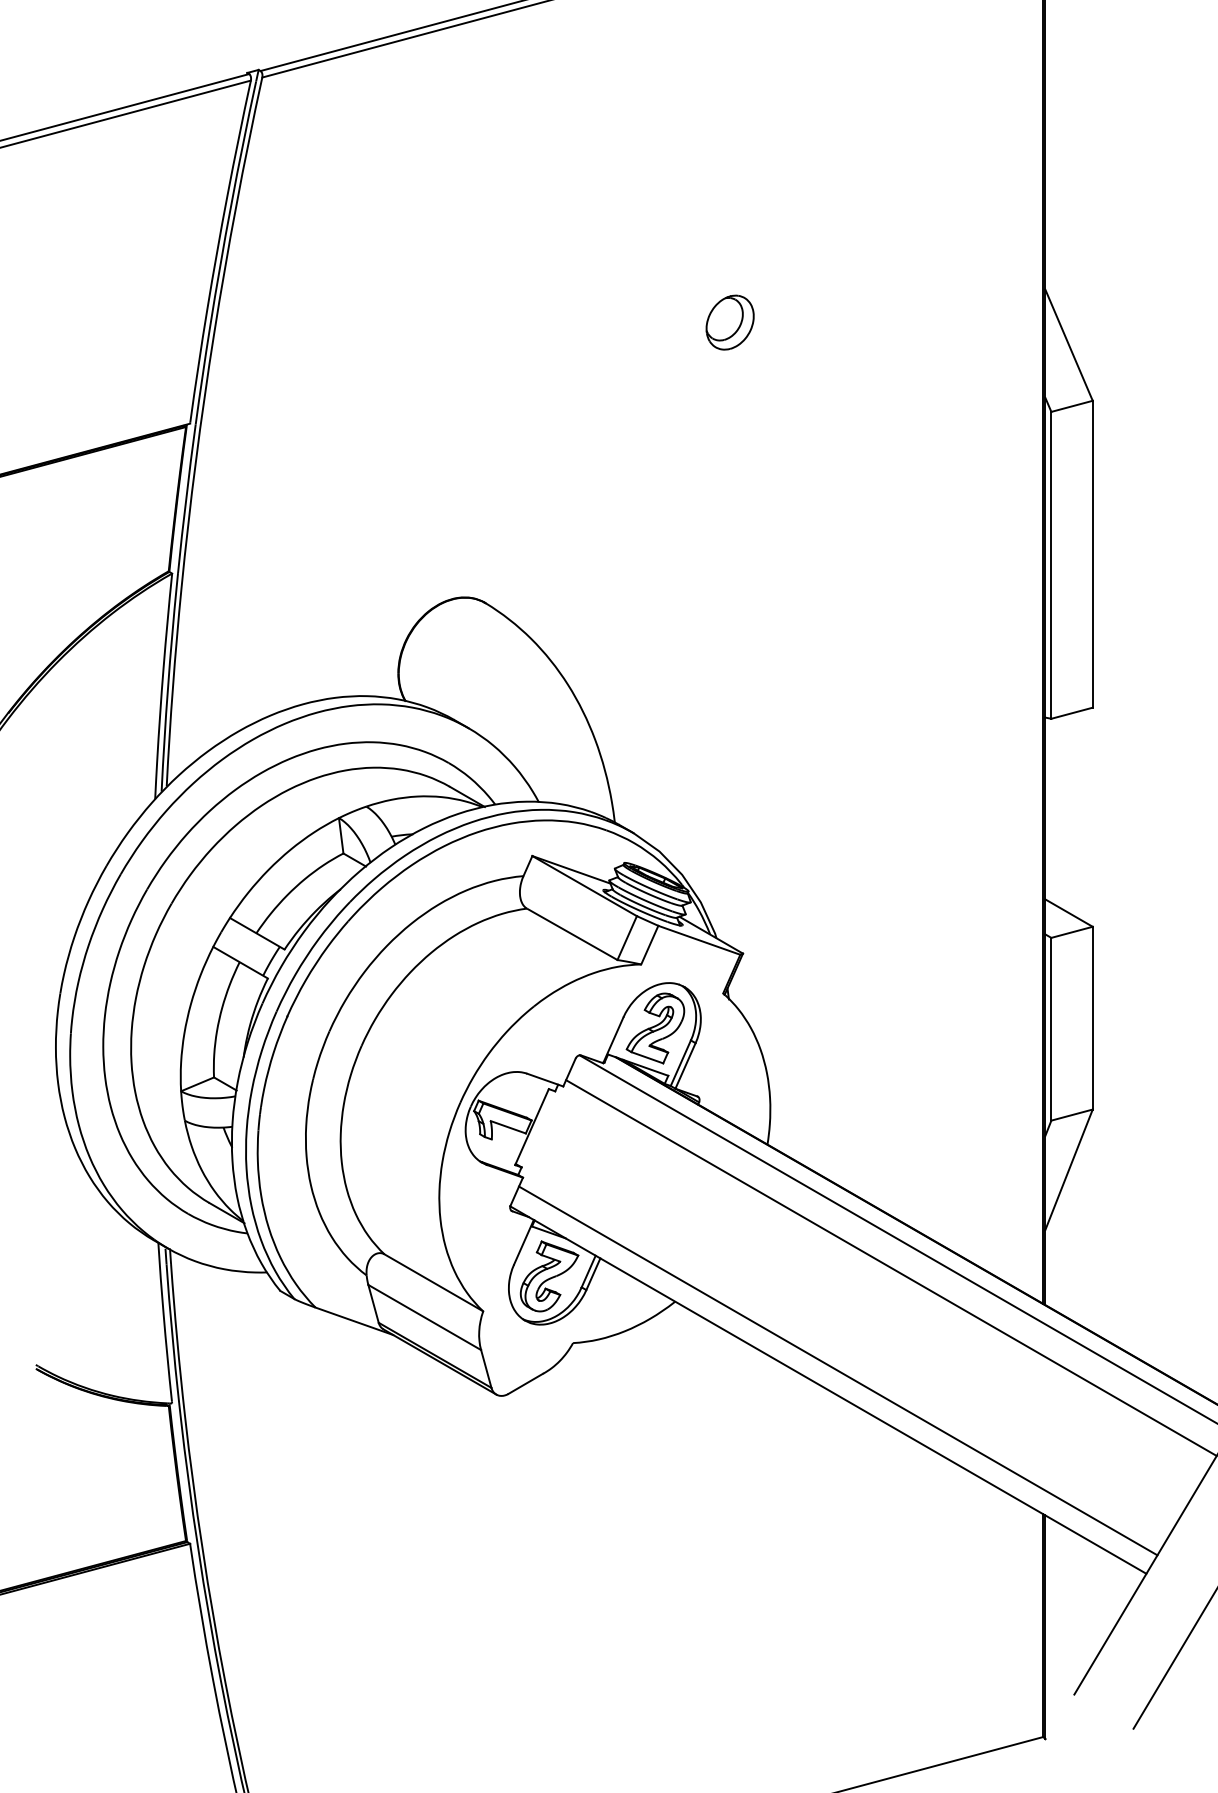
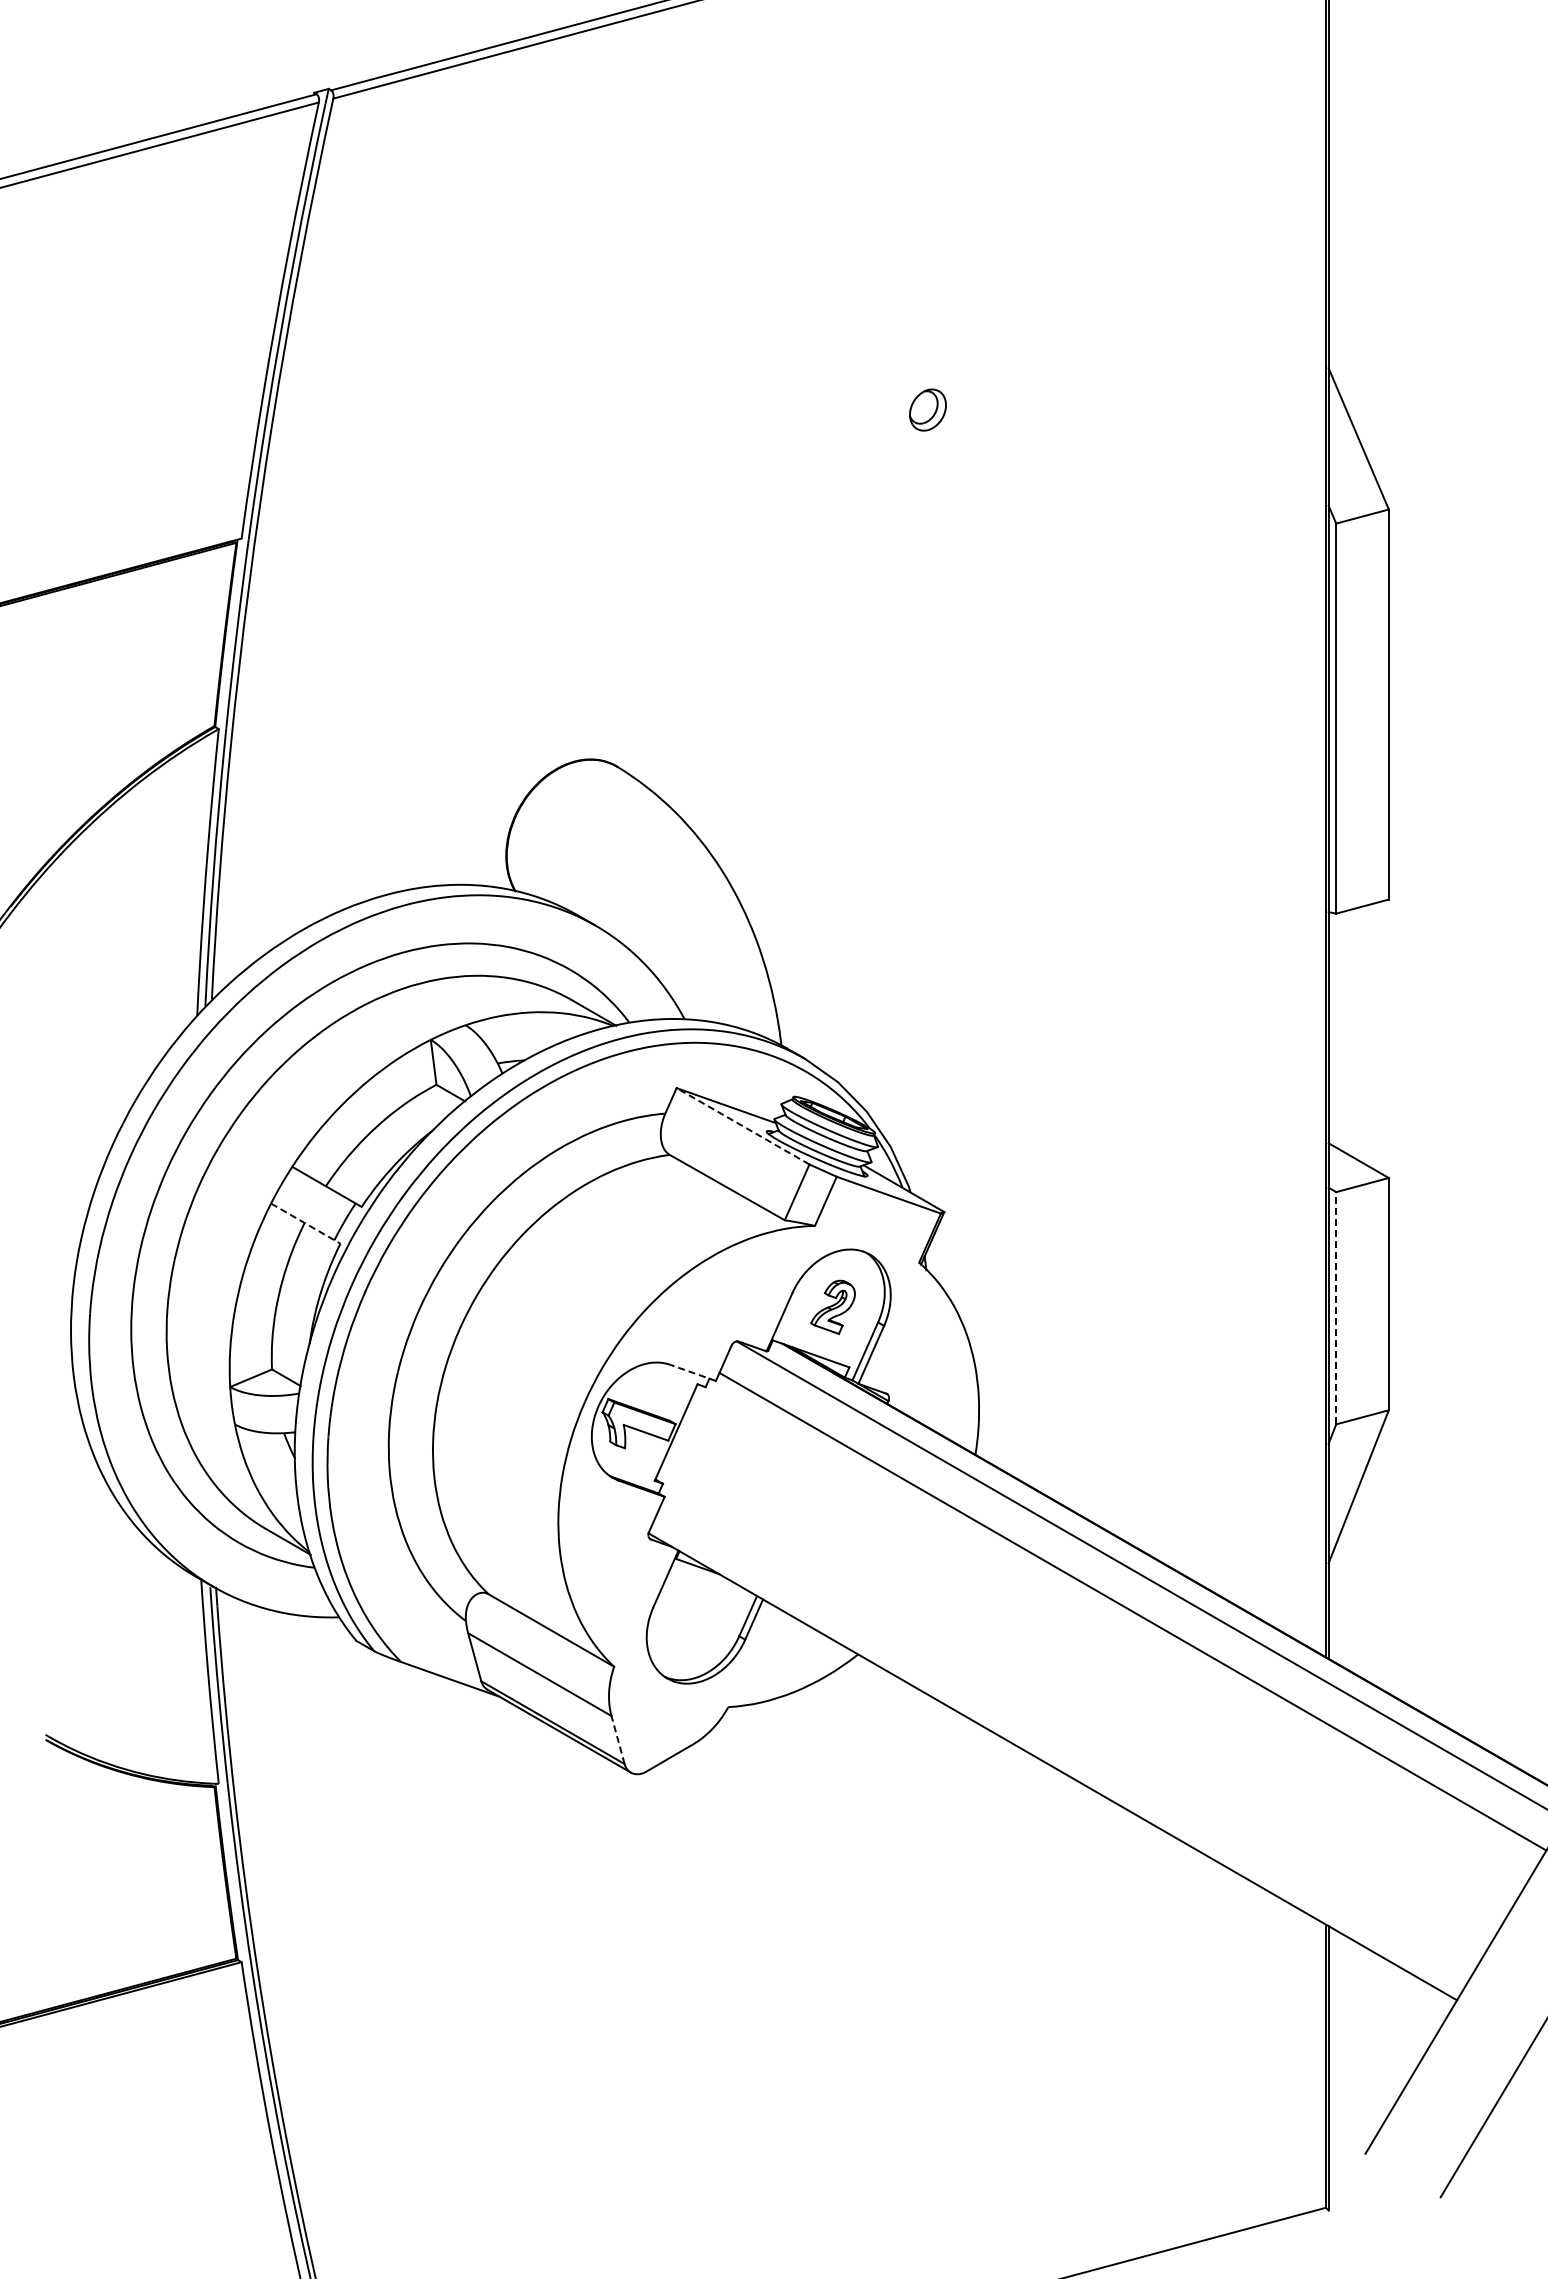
part: (729, 322) -> (927, 409), size x0.6
line: (585, 886) -> (743, 1126), solid -> dashed
line: (241, 962) -> (306, 1223), solid -> dashed
part: (655, 1028) -> (832, 1307), size x0.6
line: (1051, 1028) -> (1336, 1307), solid -> dashed
line: (544, 1079) -> (692, 1372), solid -> dashed
part: (549, 1276) -> (698, 1622), removed
line: (486, 1369) -> (618, 1740), solid -> dashed
line: (838, 1370) -> (1065, 1742), removed

